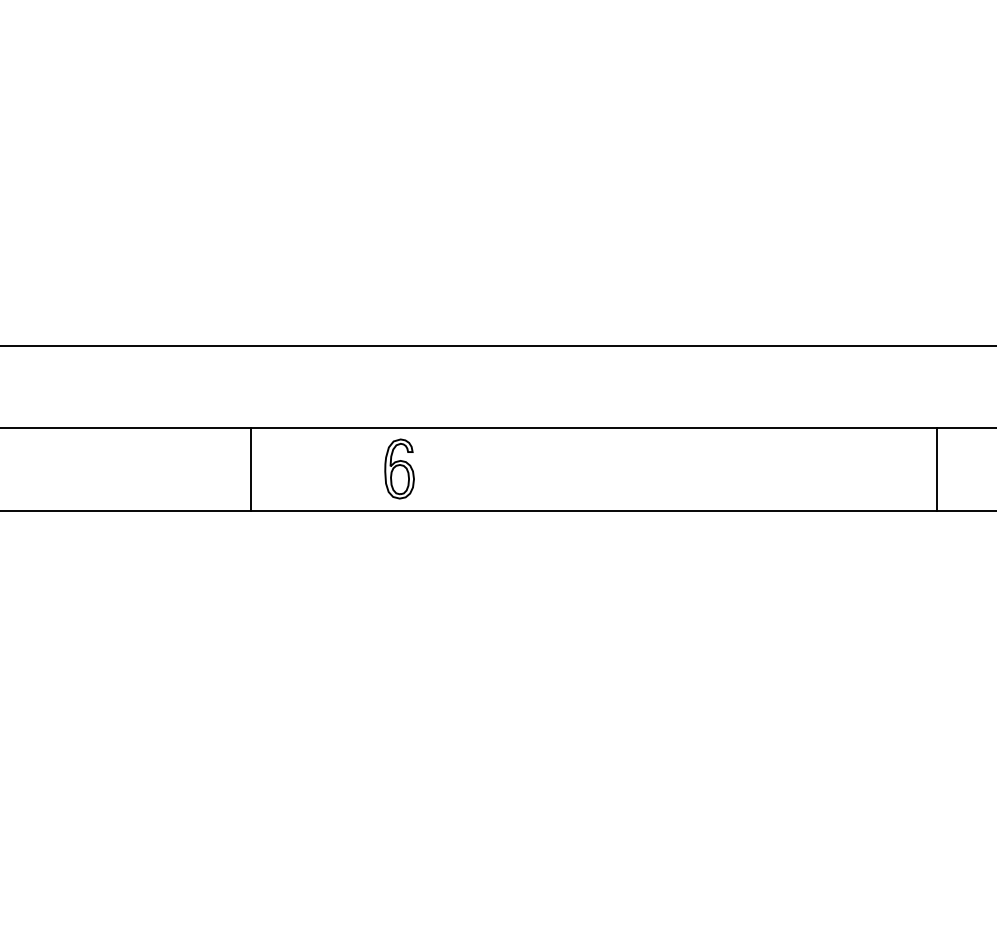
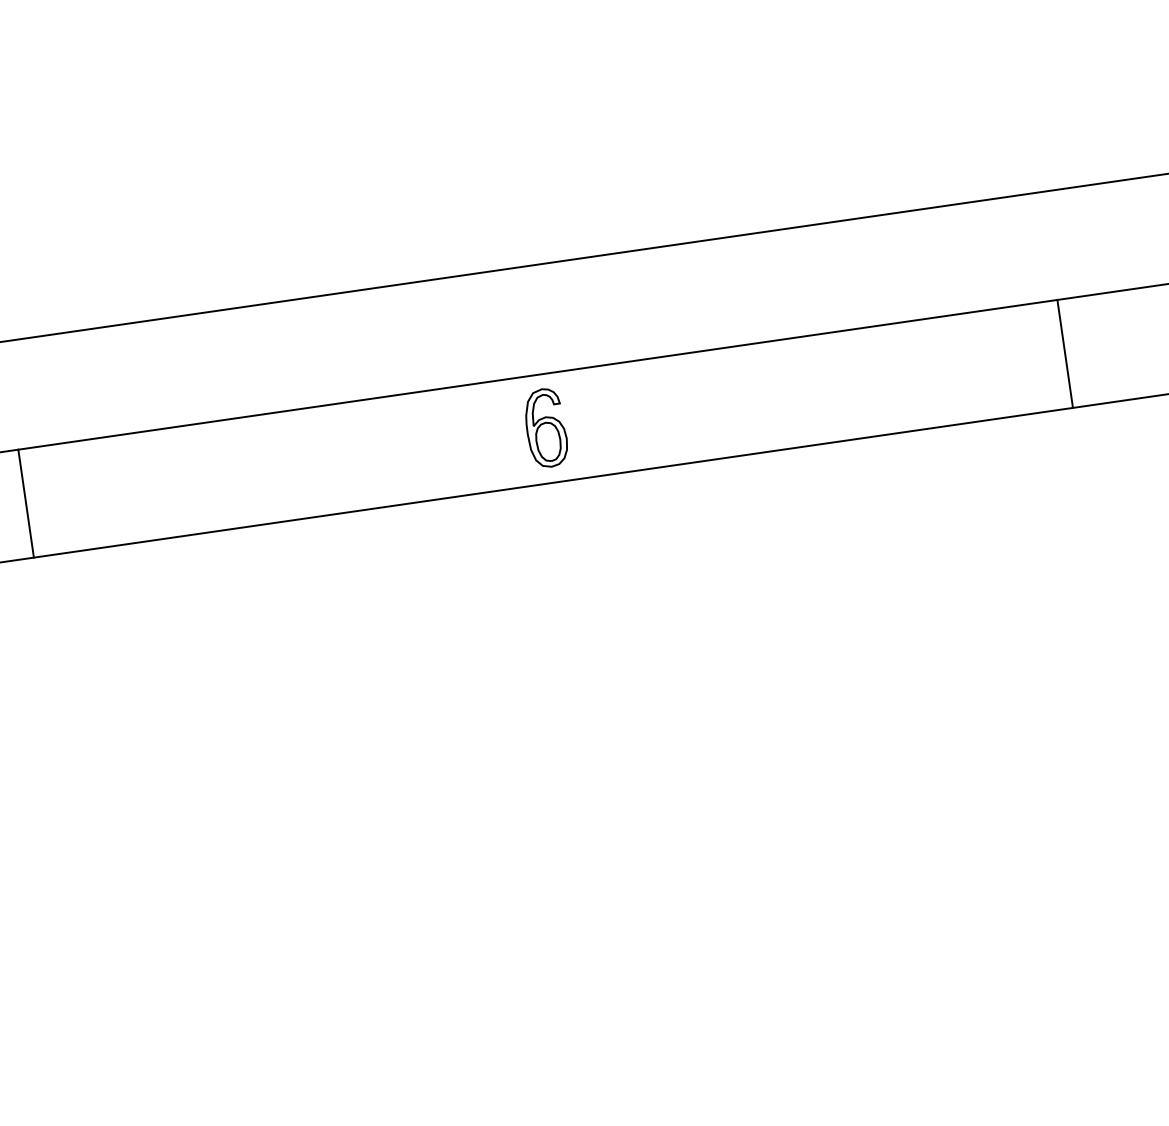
part: (399, 468) -> (545, 427), moved
line: (251, 469) -> (26, 503), moved
line: (937, 469) -> (1065, 353), moved

